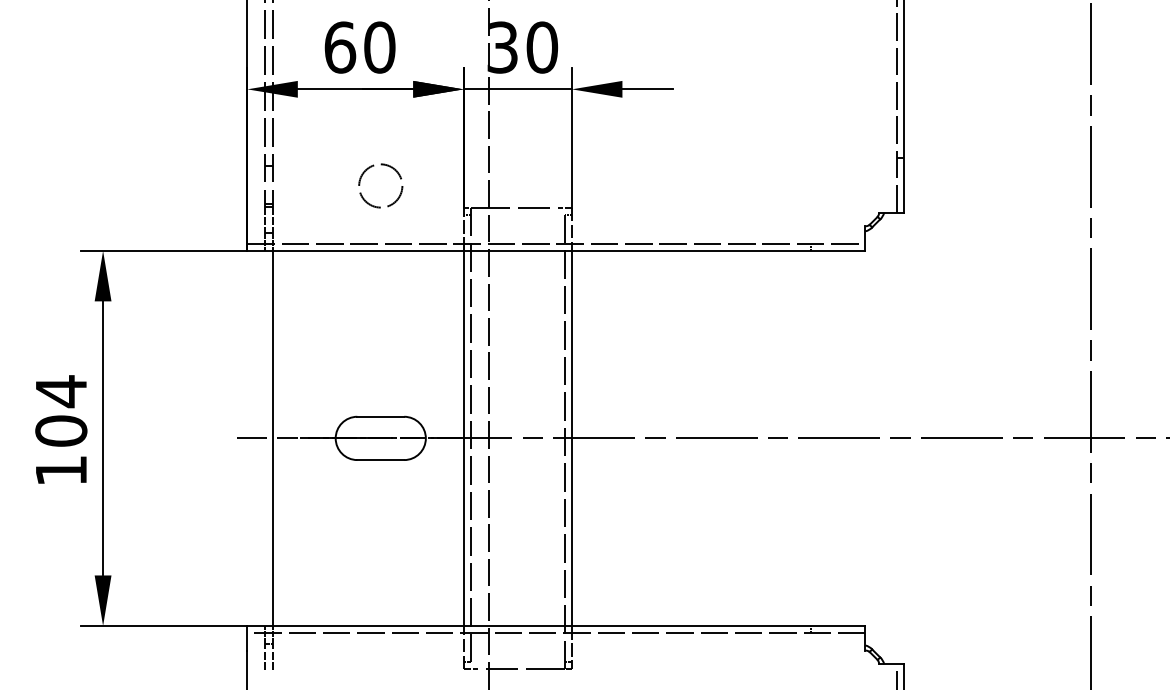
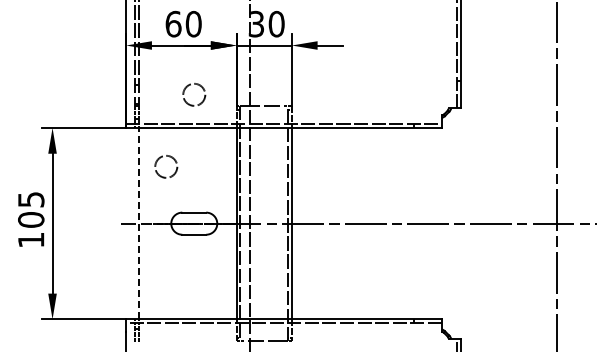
circle: (326, 326) -> (166, 166), added
text: (61, 391) -> (31, 199), 104 -> 105
line: (273, 438) -> (139, 223), solid -> dashed

